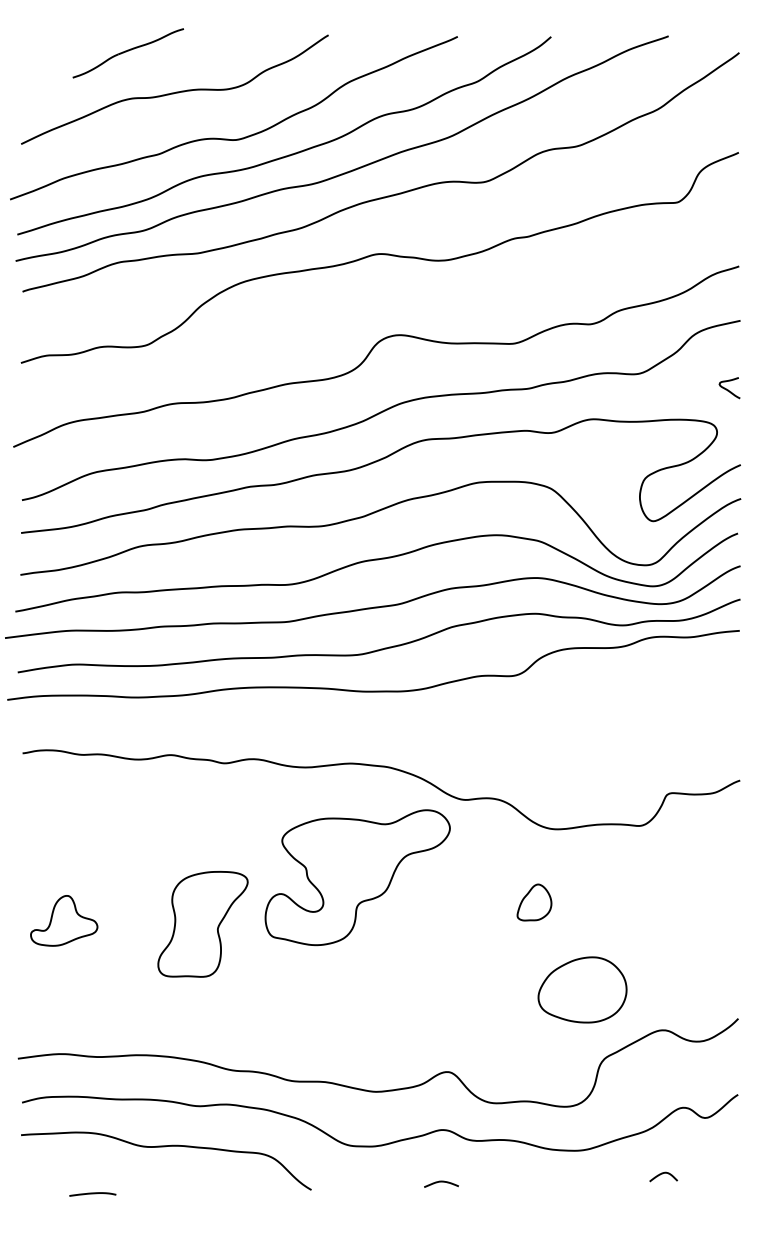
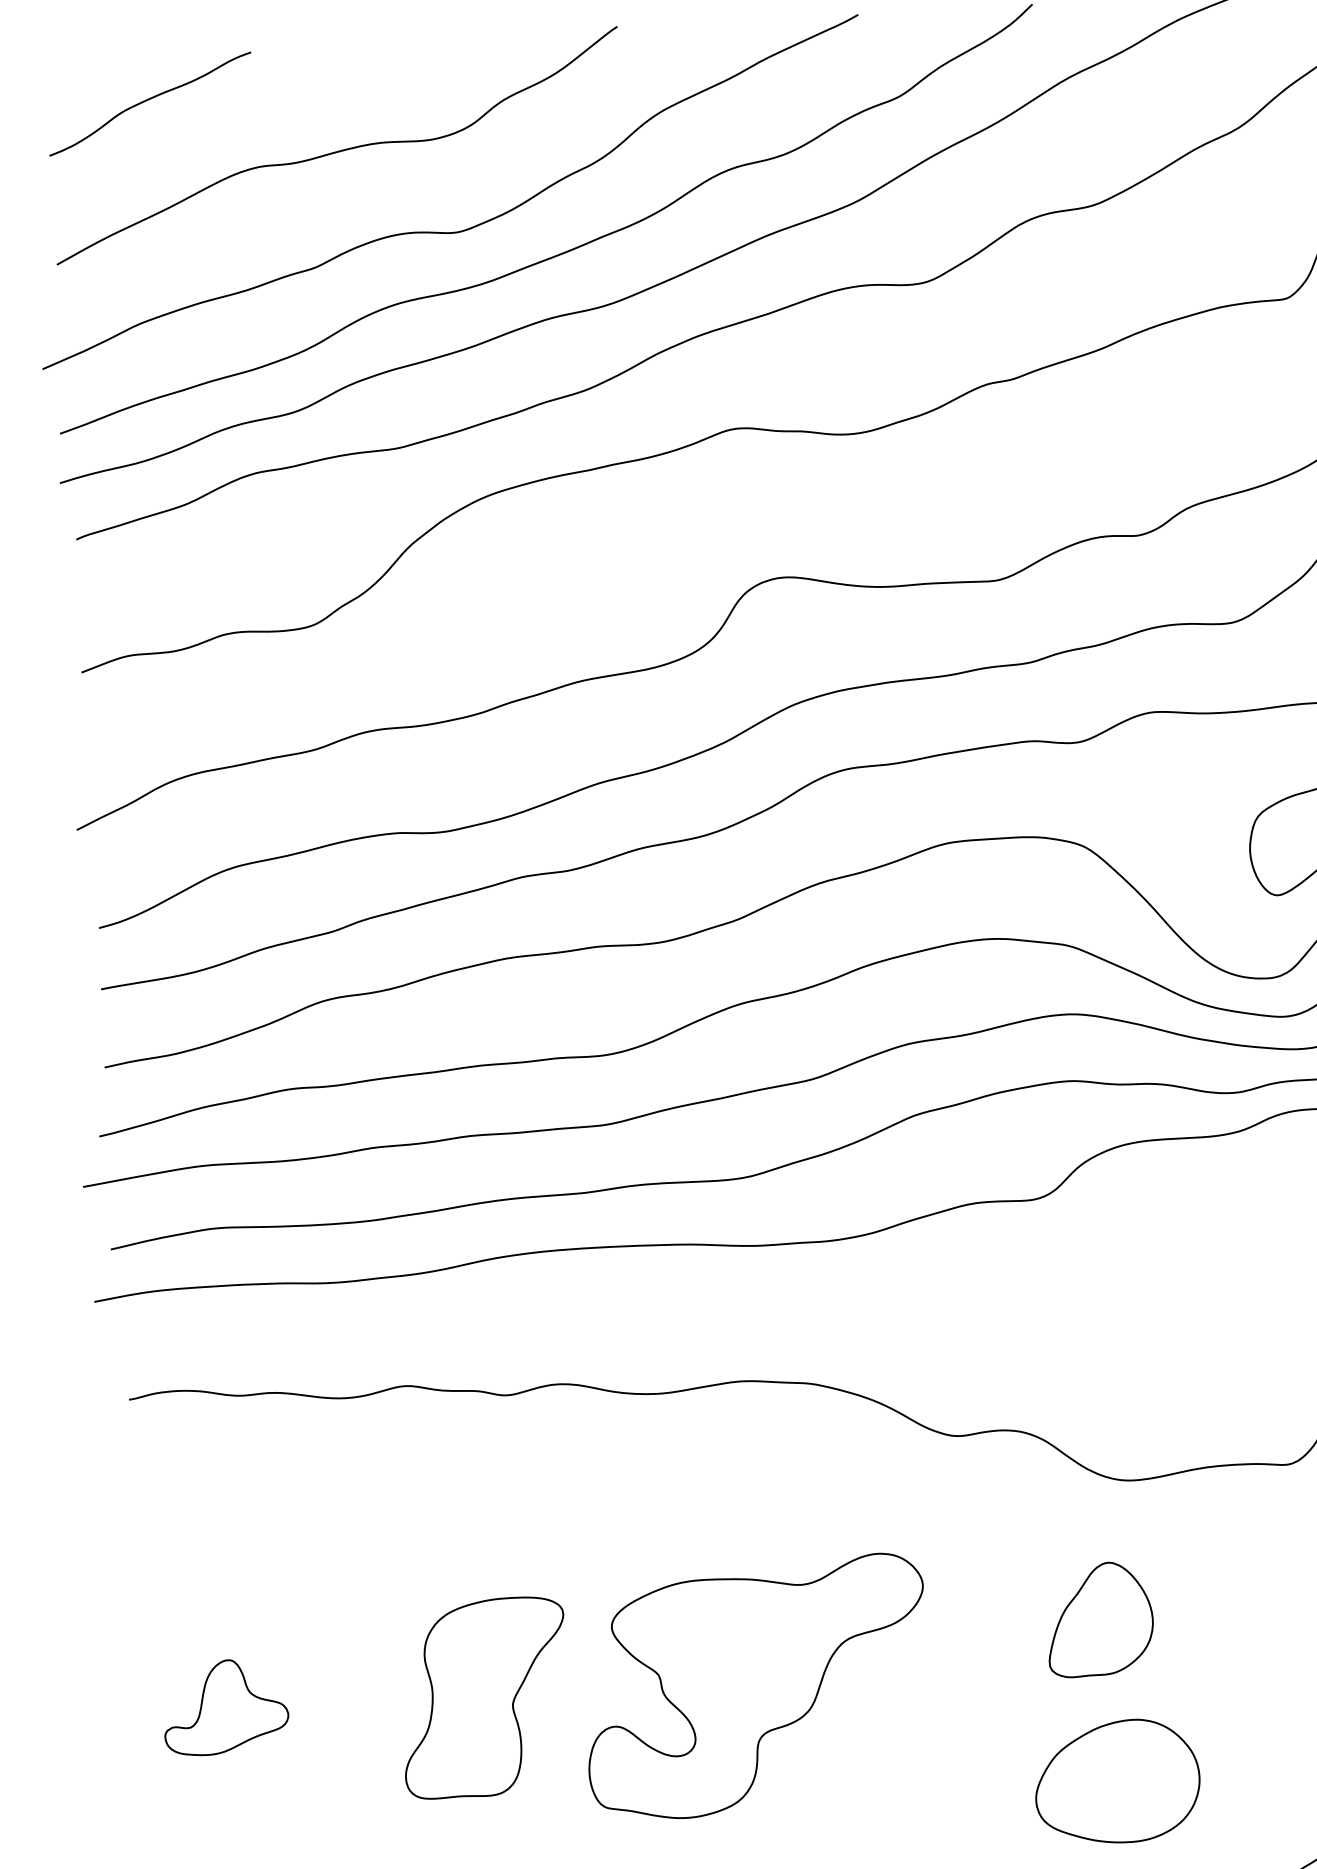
part: (127, 53) -> (148, 104), moved
part: (357, 877) -> (756, 1687), moved
part: (534, 902) -> (1099, 1619), size x1.67
part: (582, 989) -> (1117, 1780), moved

